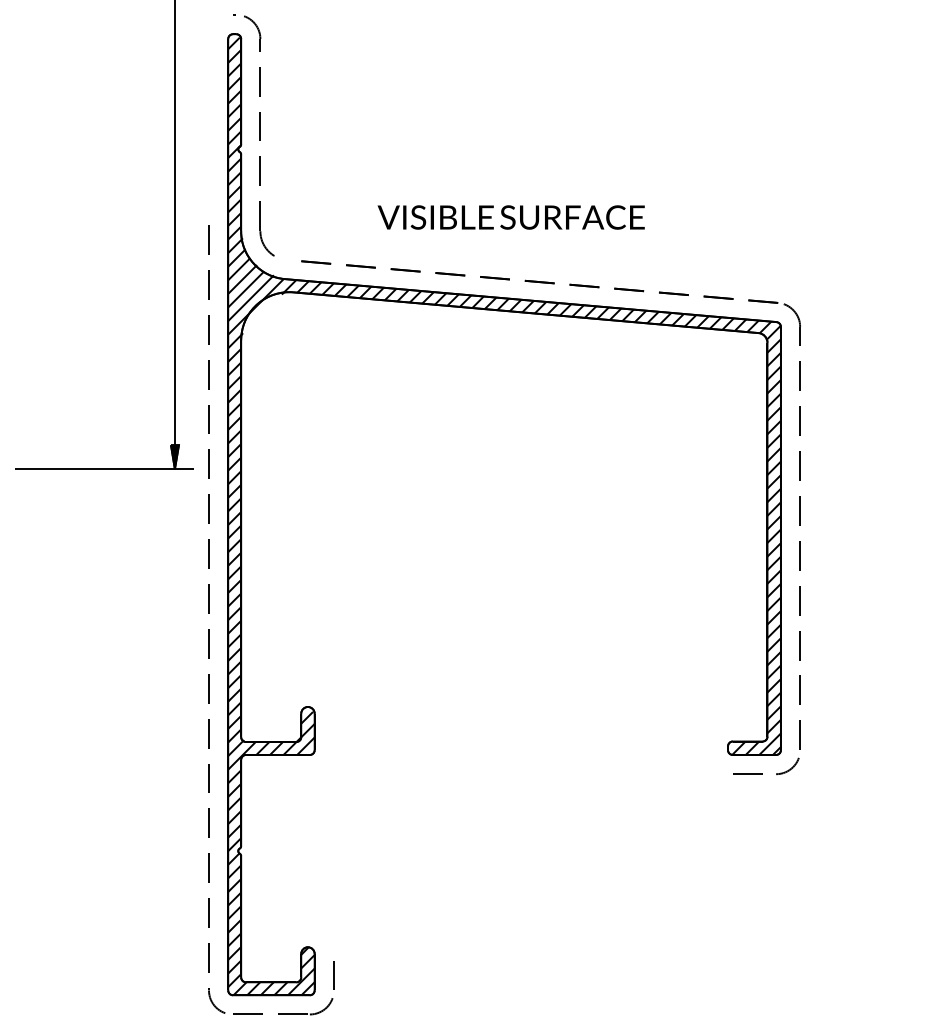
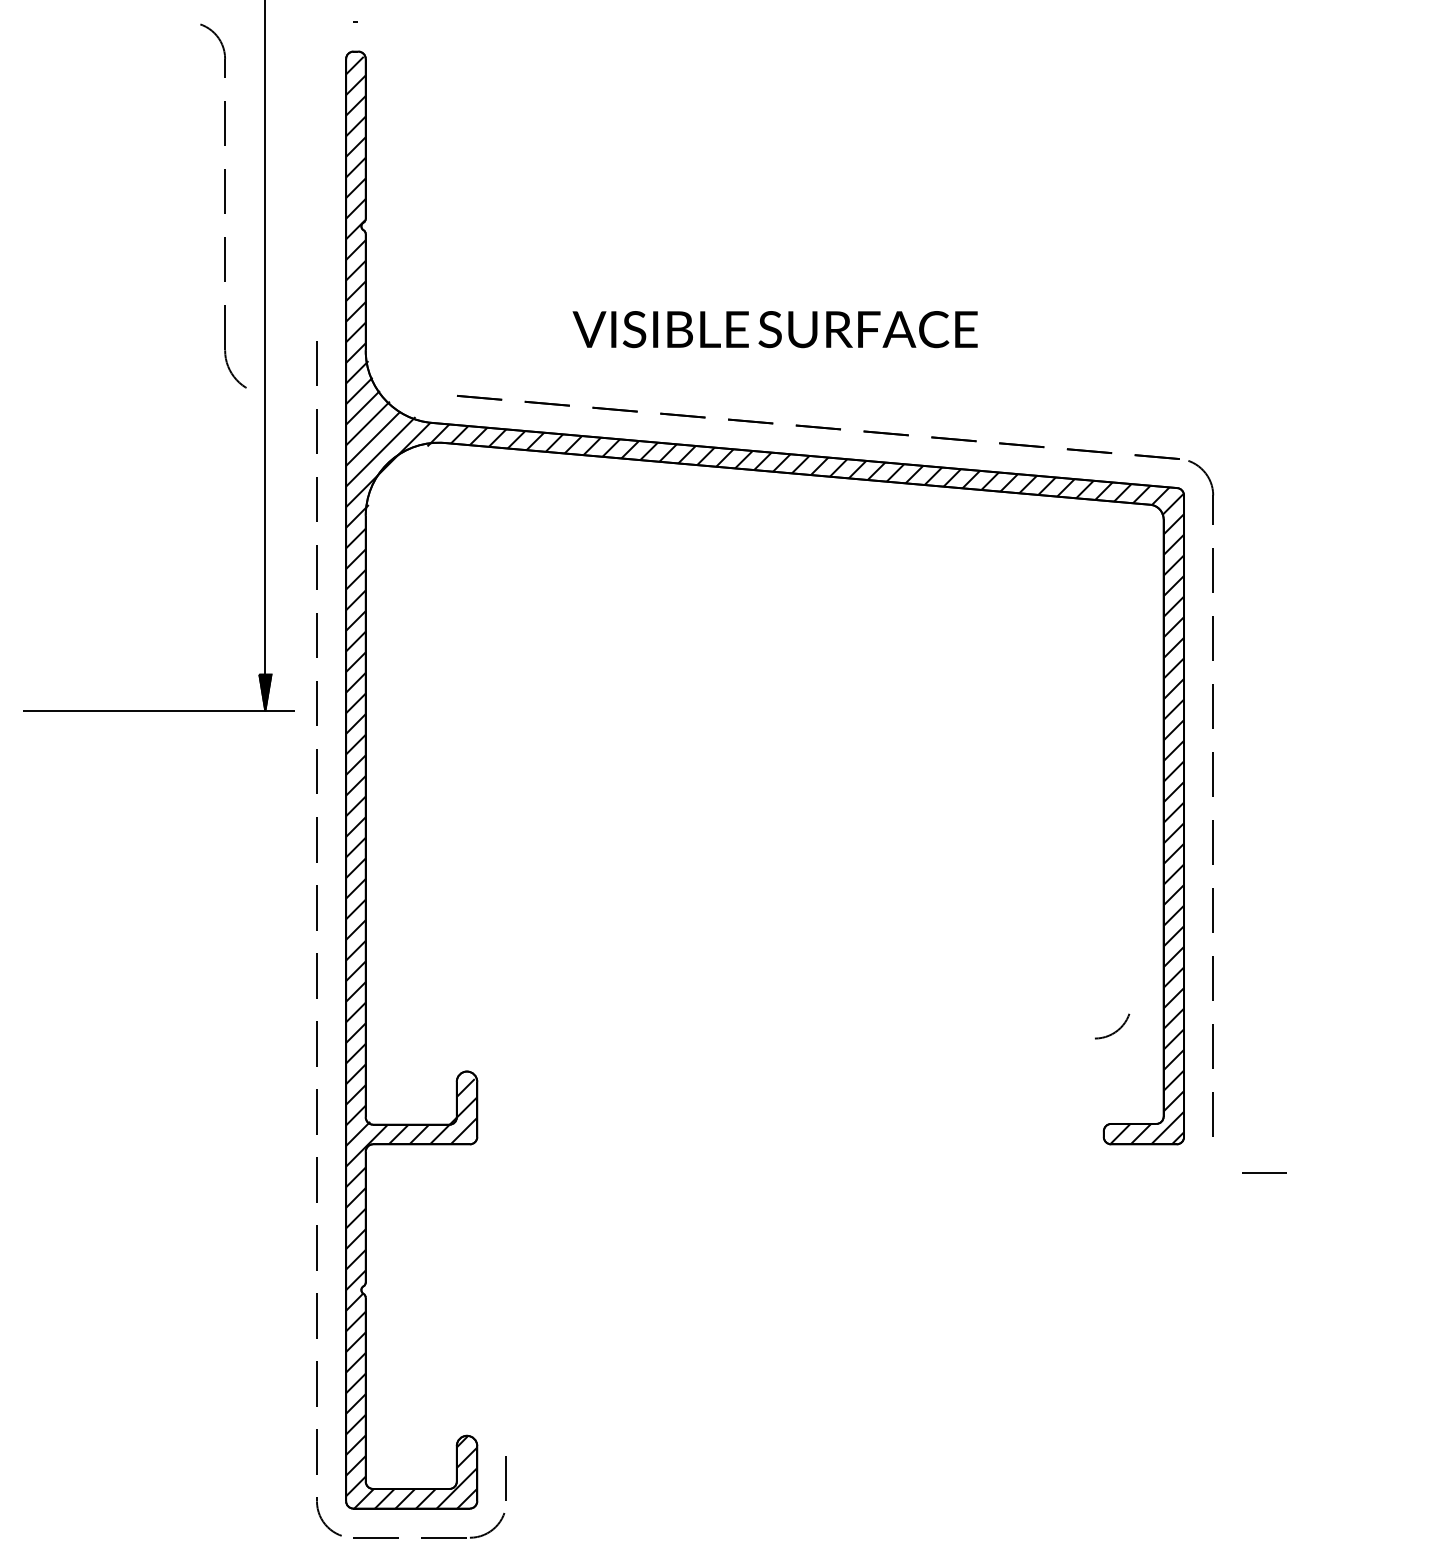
part: (259, 135) -> (223, 205), moved
part: (787, 766) -> (1112, 1026), moved
line: (747, 773) -> (1263, 1172), moved

